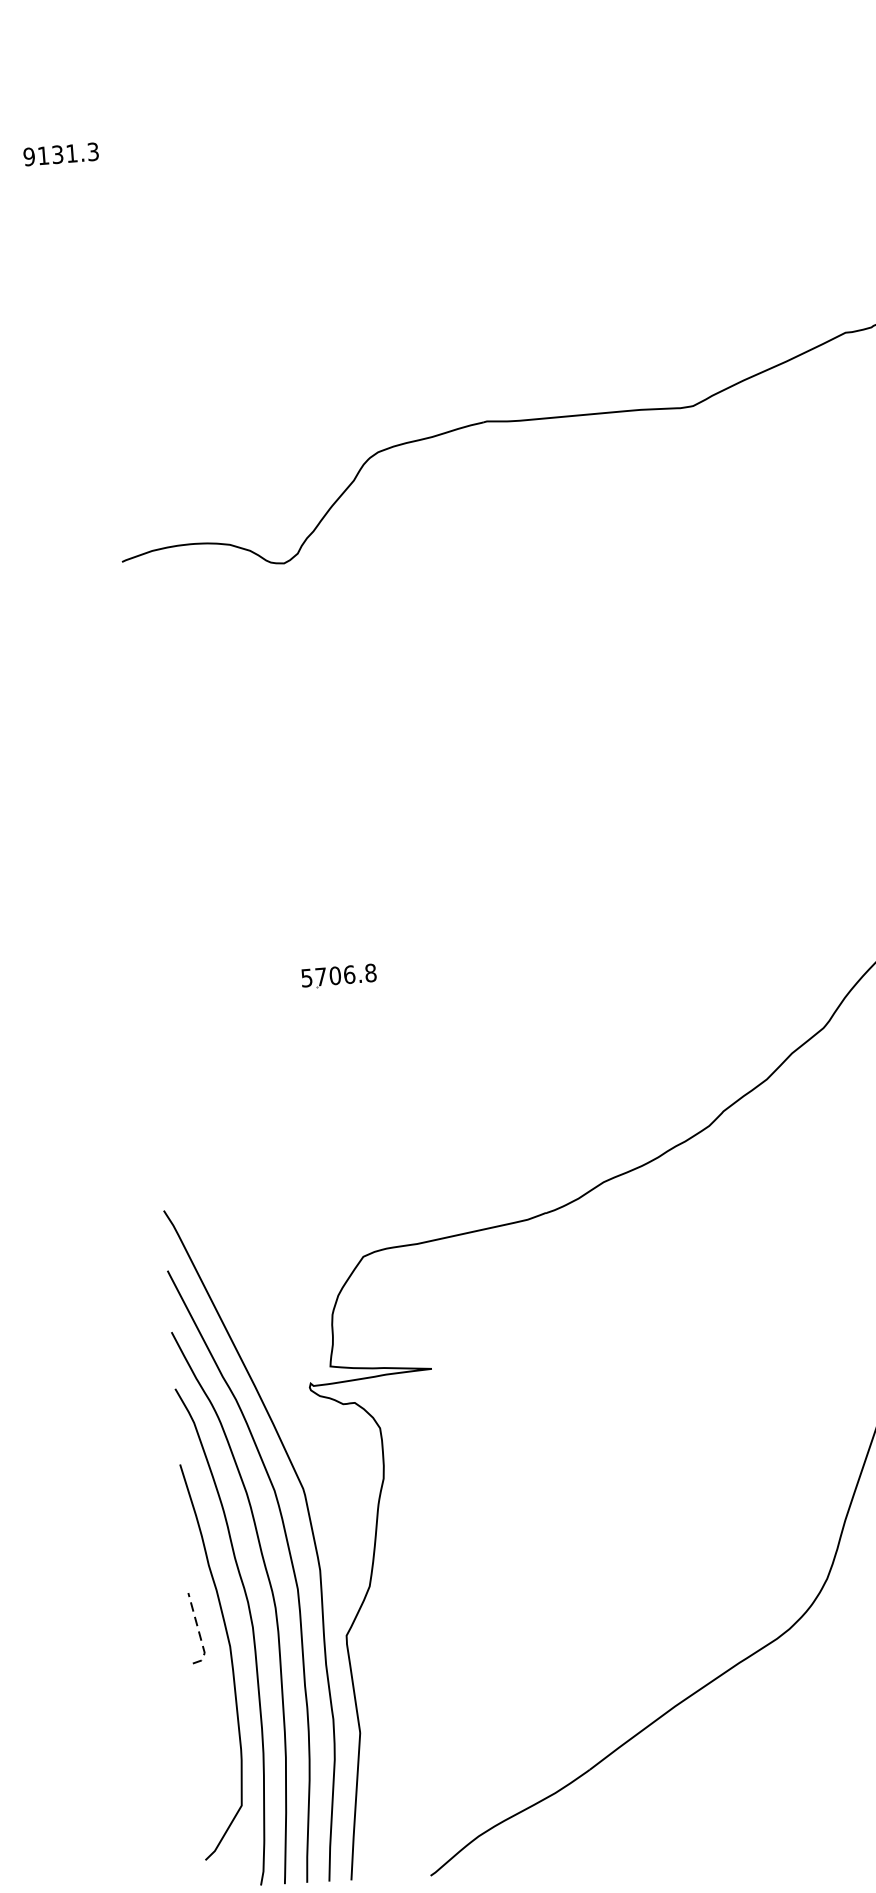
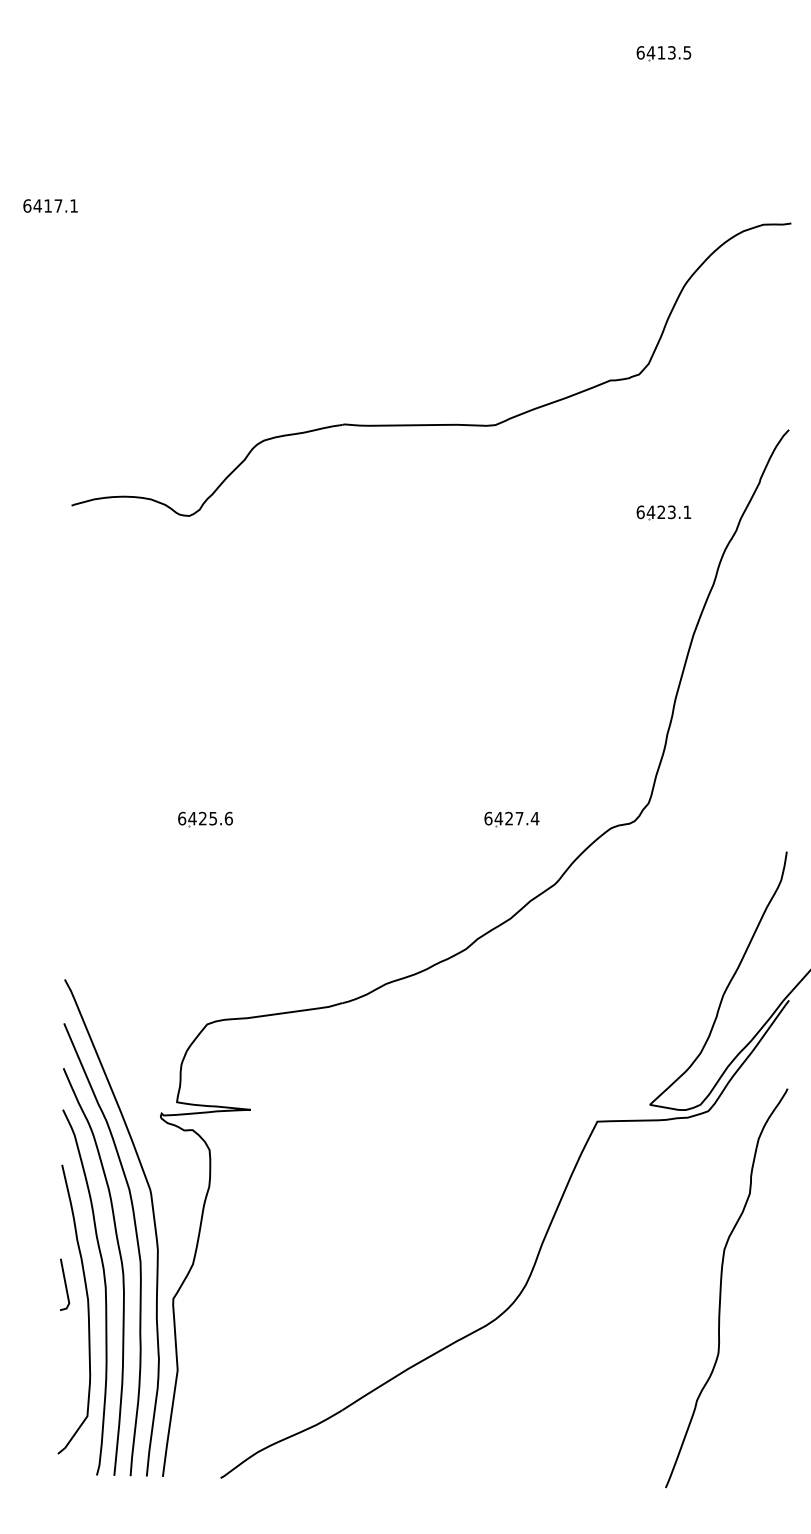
text: (60, 153) -> (50, 205), 9131.3 -> 6417.1
part: (757, 943) -> (511, 819), added
text: (338, 975) -> (205, 818), 5706.8 -> 6425.6
line: (199, 1631) -> (66, 1287), dashed -> solid

